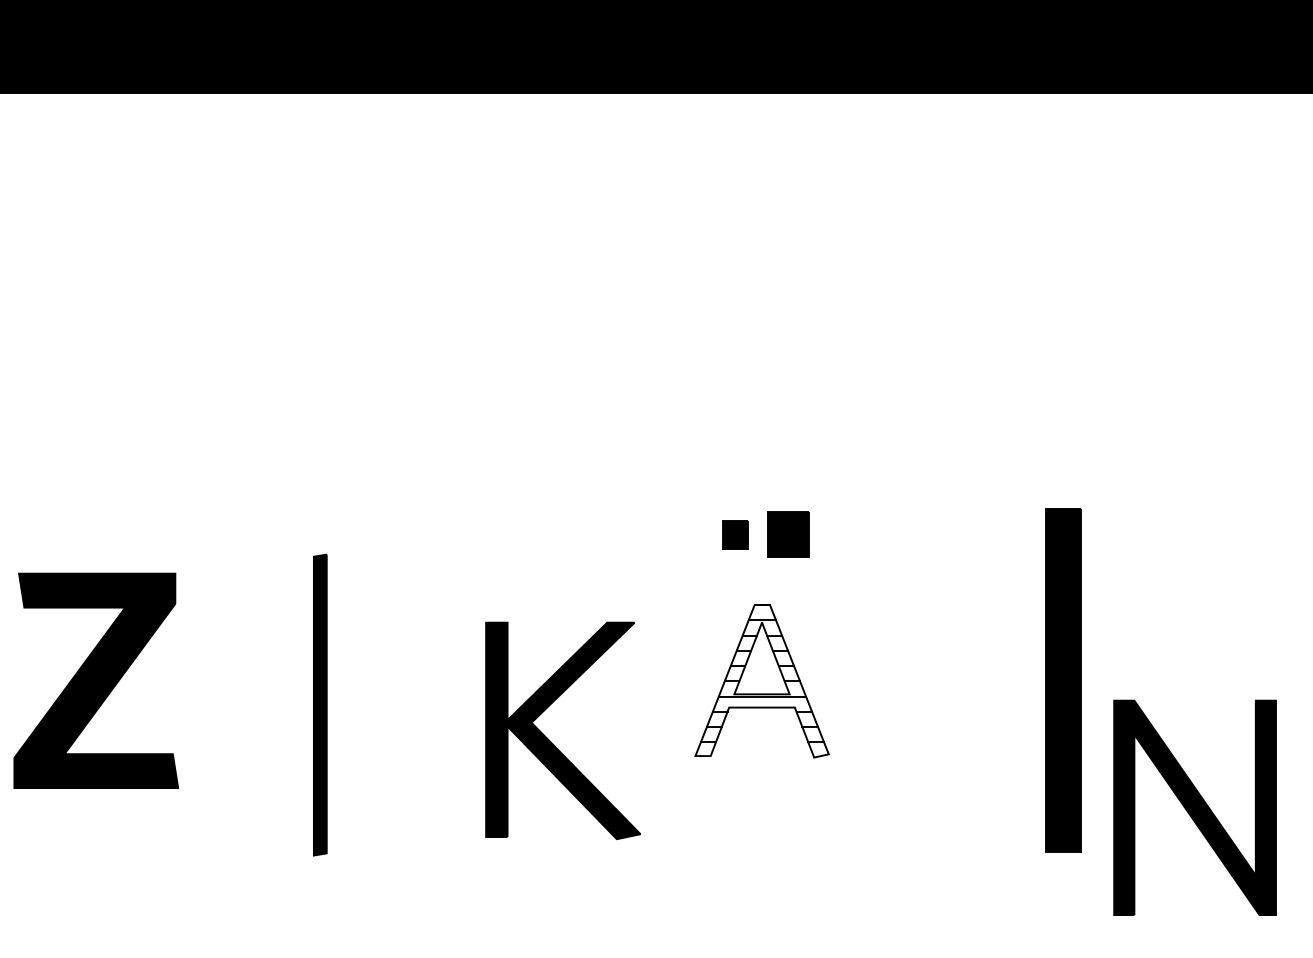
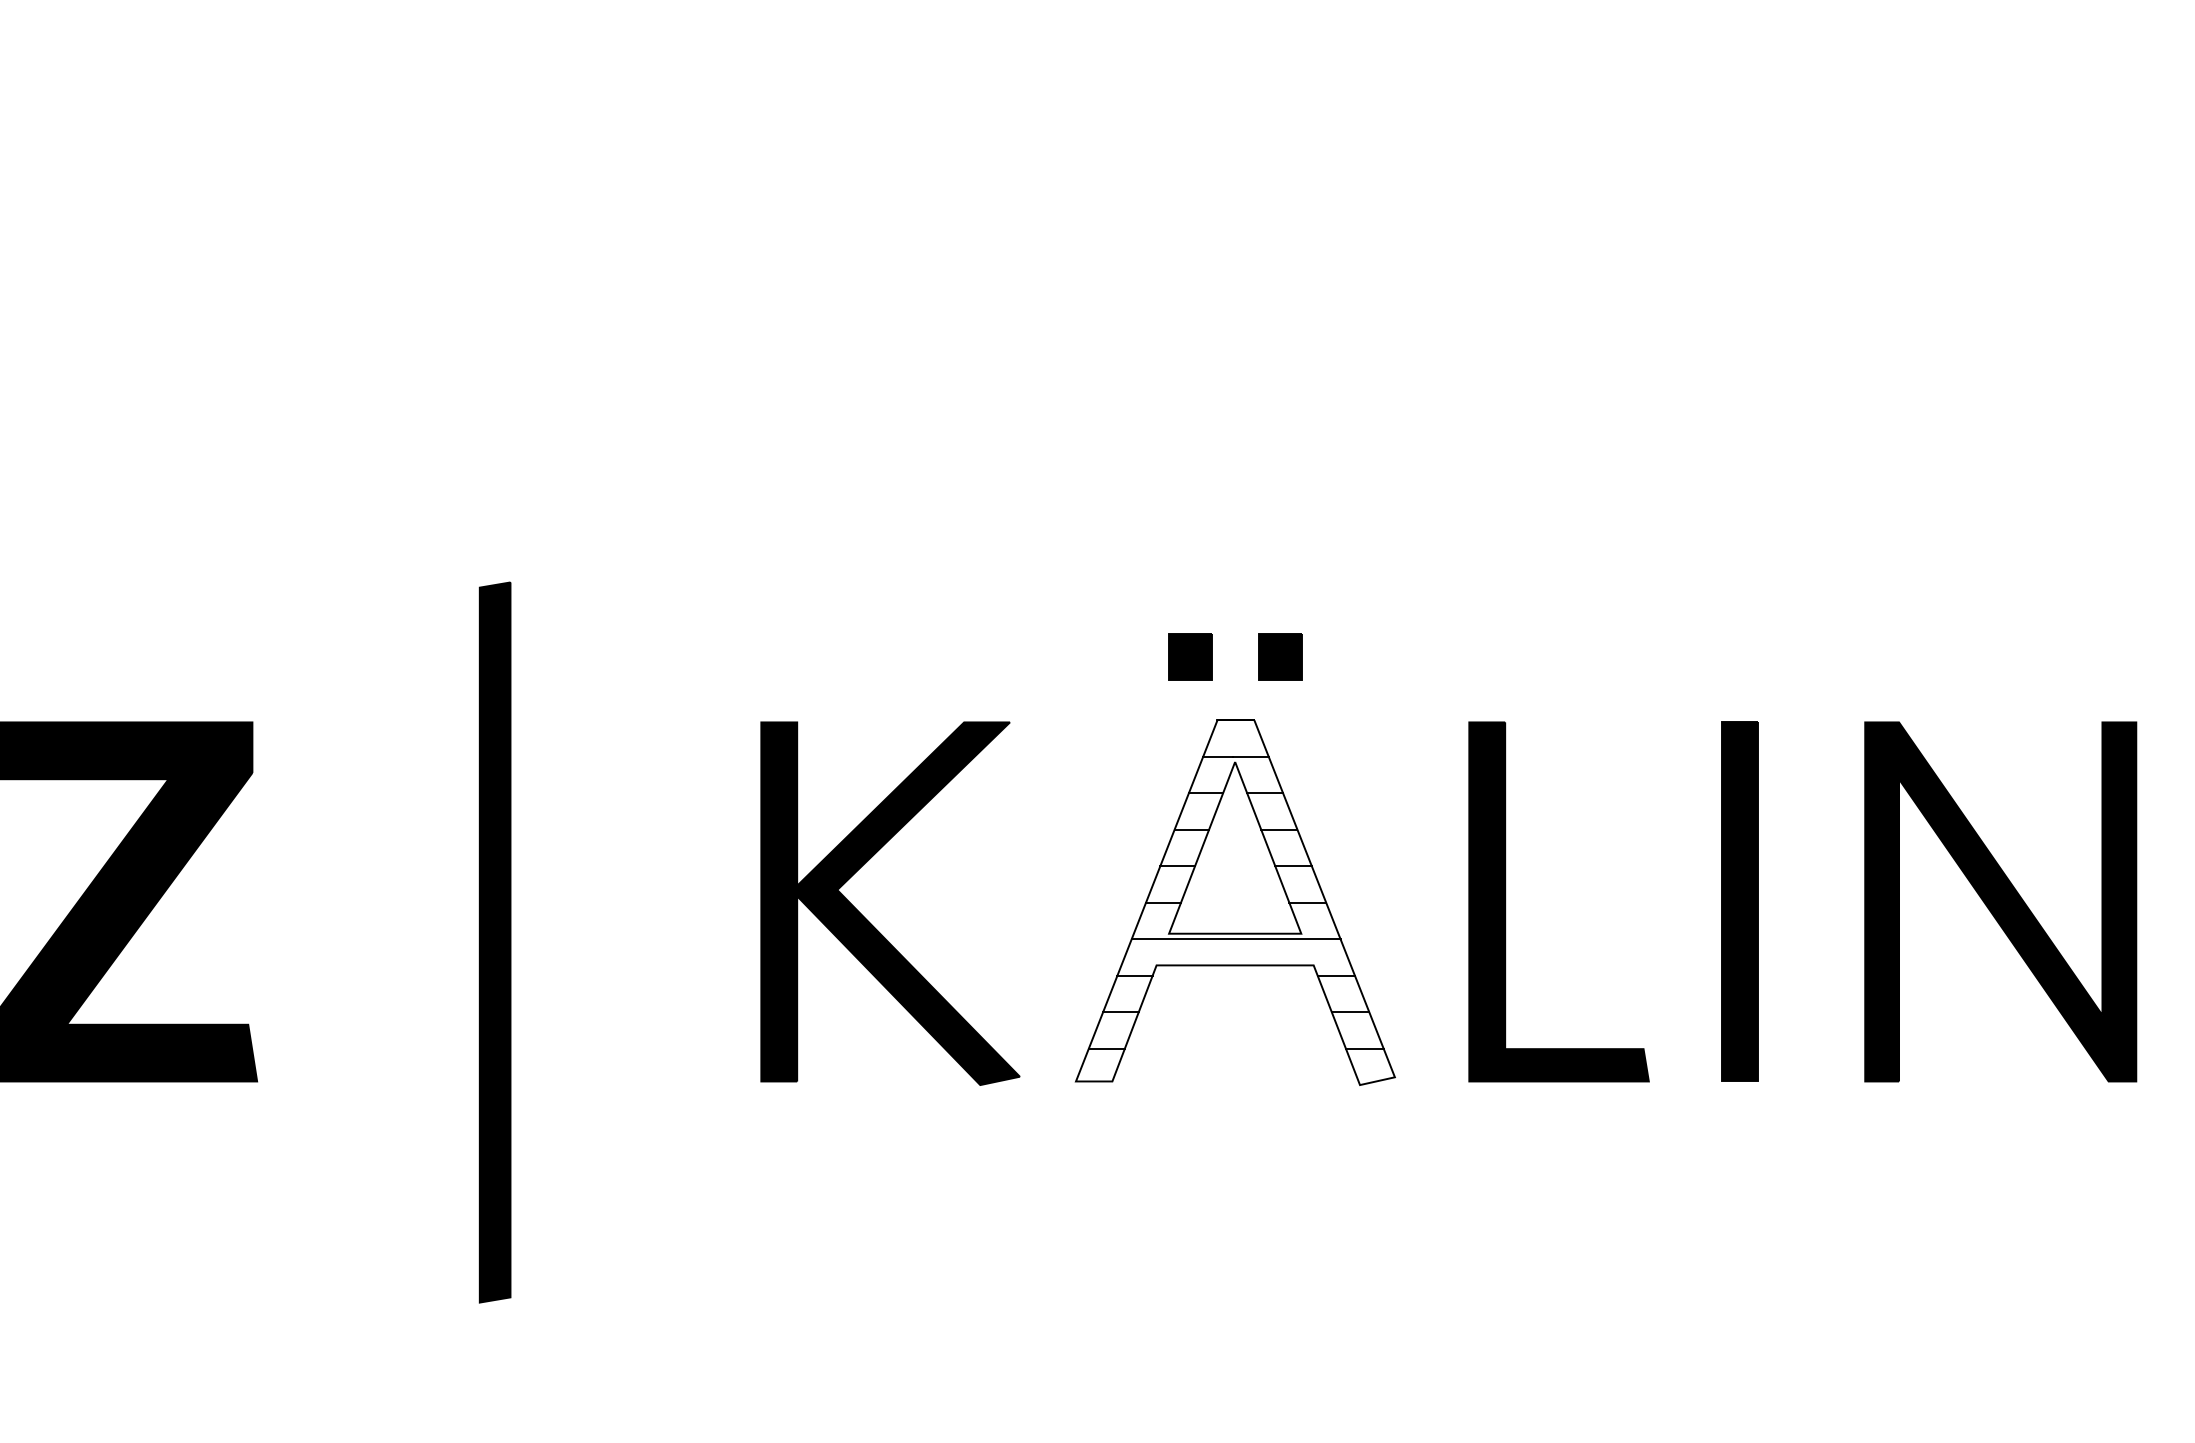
part: (788, 534) -> (1279, 656), size x0.62
part: (924, 680) -> (1507, 901), added
part: (1063, 680) -> (1740, 901), size x0.62
part: (761, 681) -> (1234, 903), size x1.43
part: (320, 704) -> (495, 941), size x1.43
part: (551, 741) -> (870, 921), moved
part: (1194, 807) -> (1999, 901), moved

